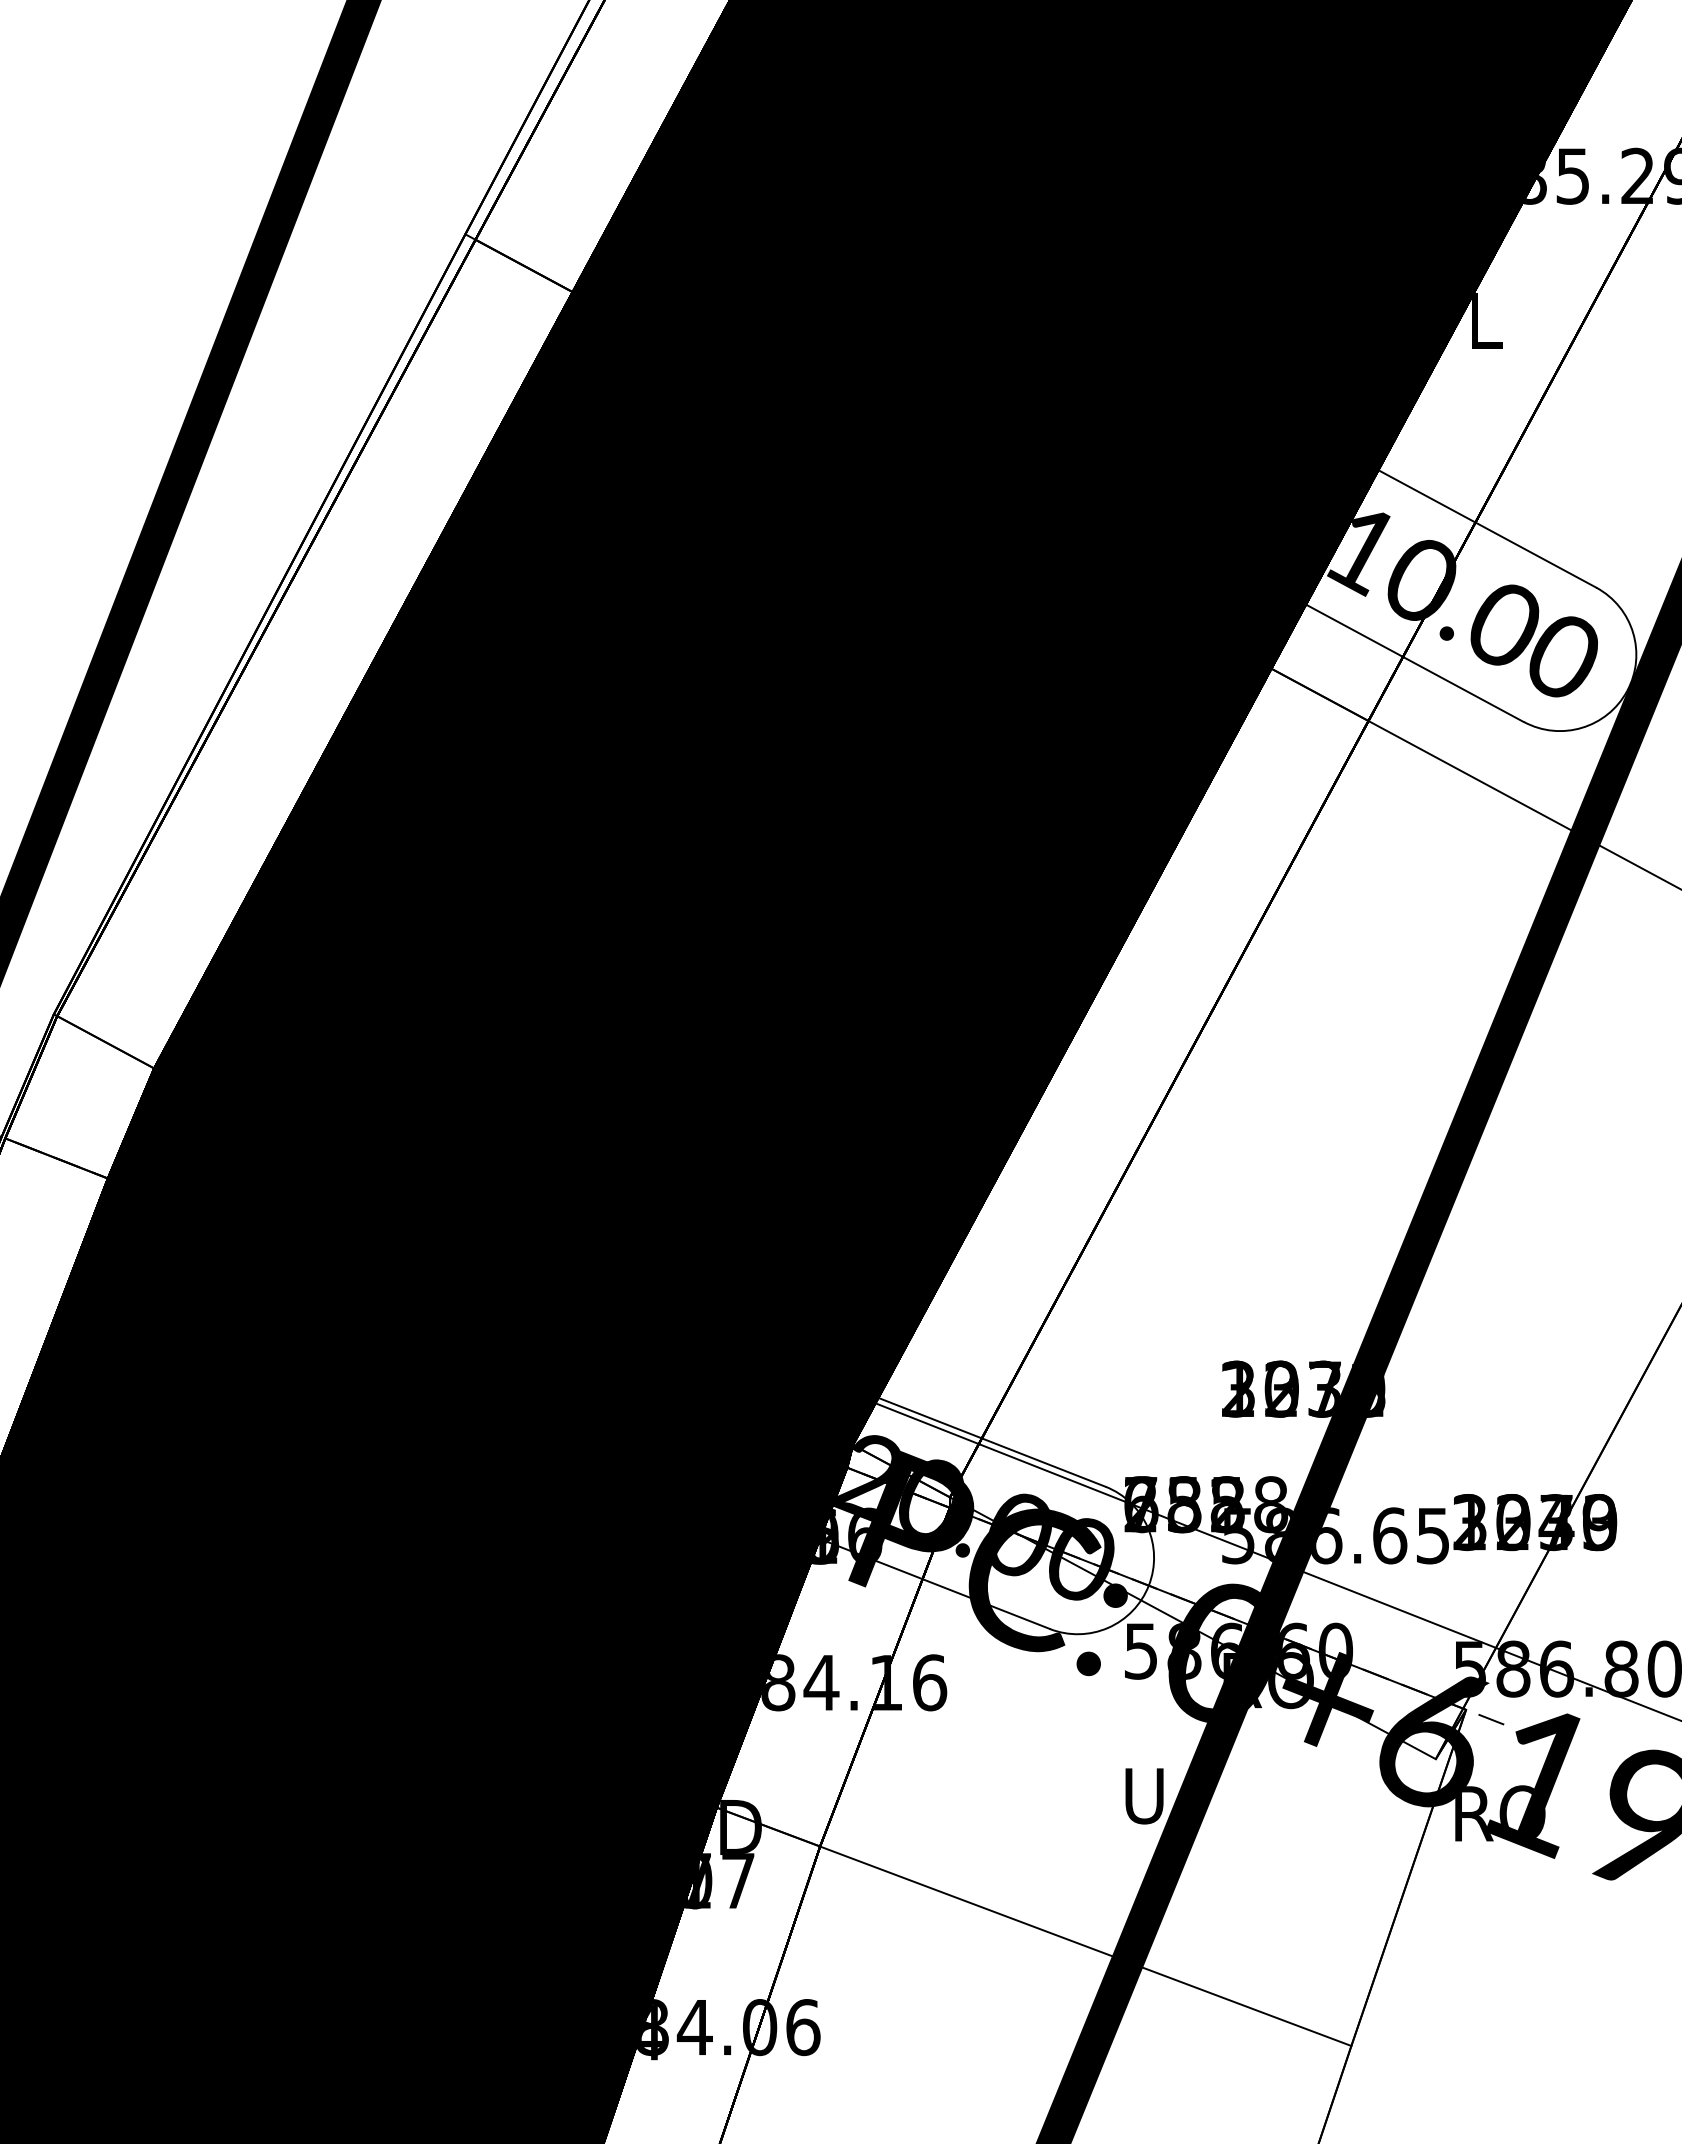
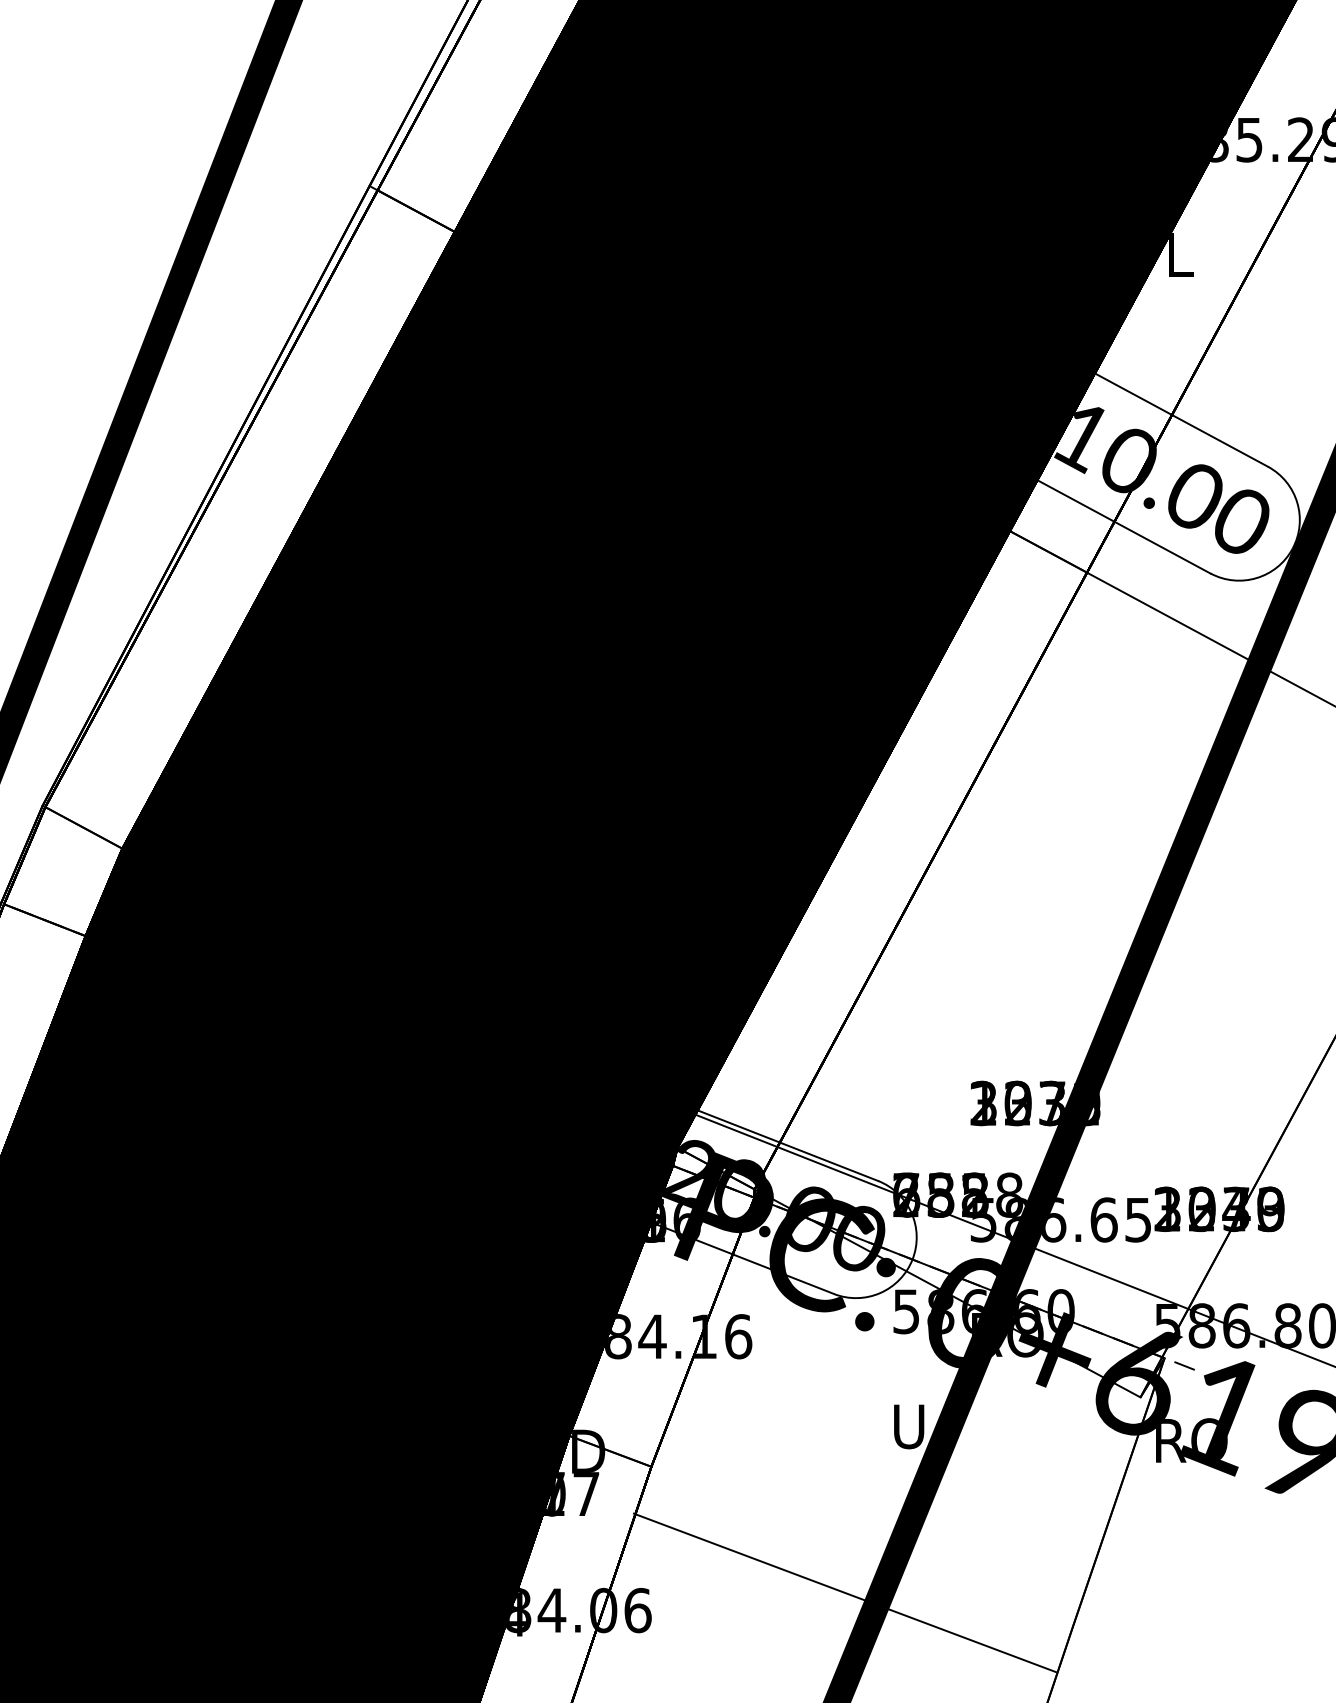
line: (1085, 1945) -> (844, 1592), moved

